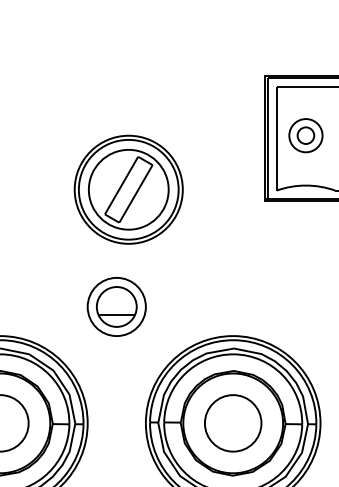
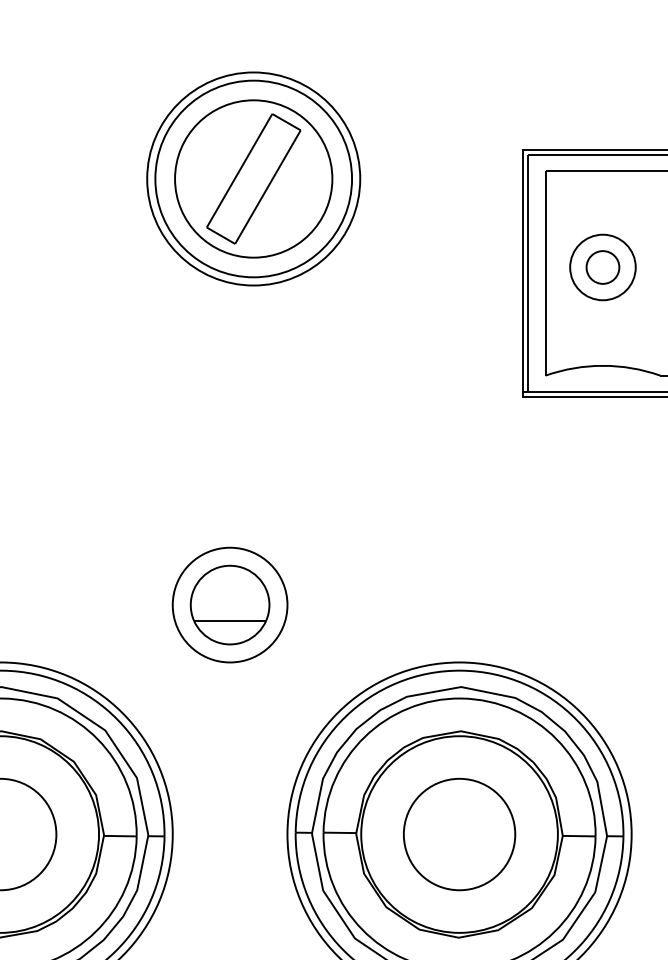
part: (128, 189) -> (253, 178), moved

